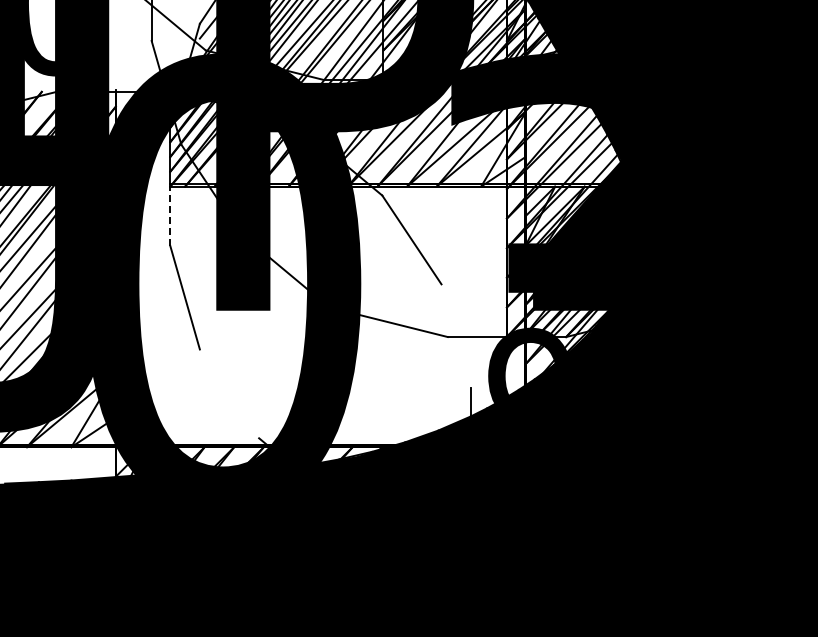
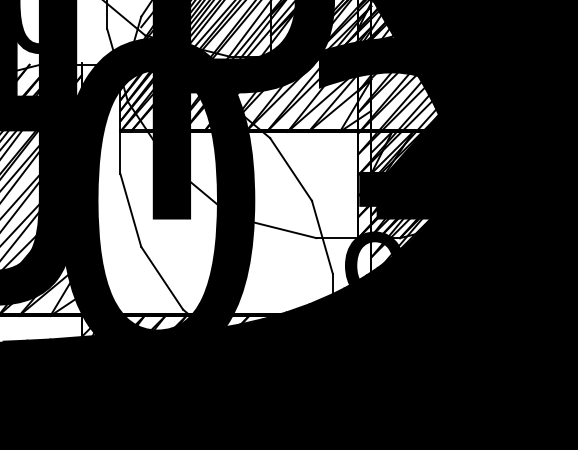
line: (170, 216) -> (120, 152), dashed -> solid
line: (456, 335) -> (322, 237), added
line: (229, 393) -> (162, 277), added

